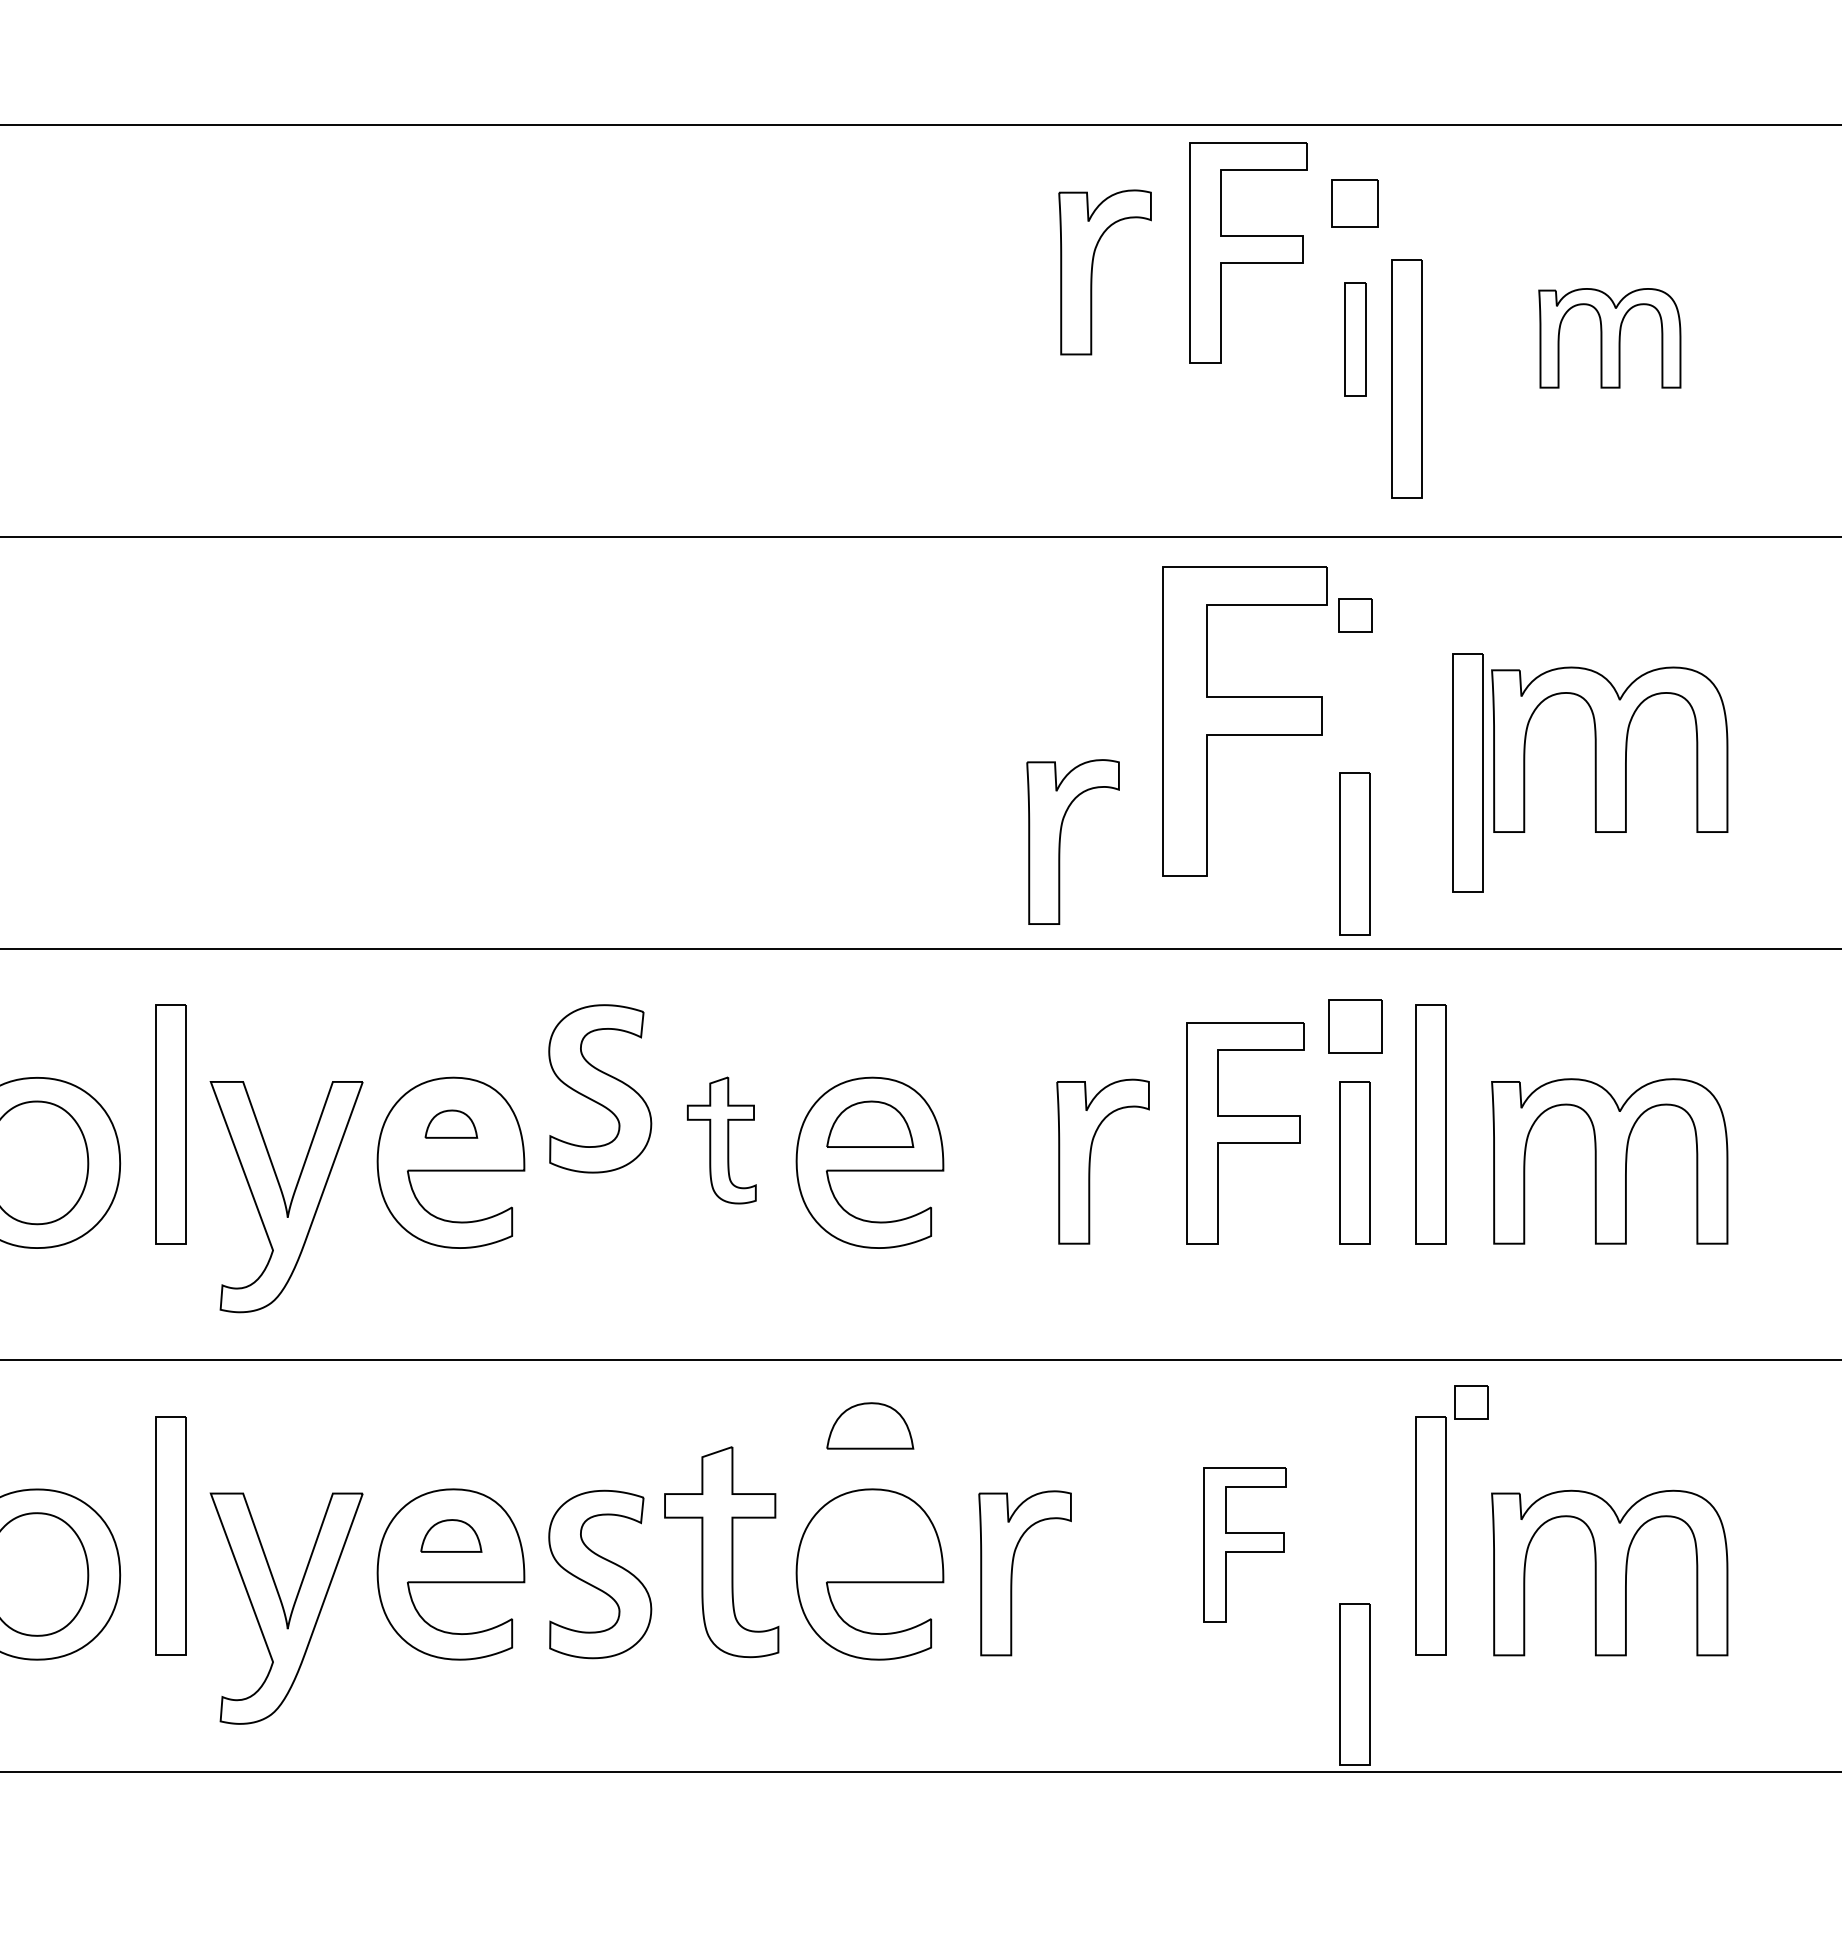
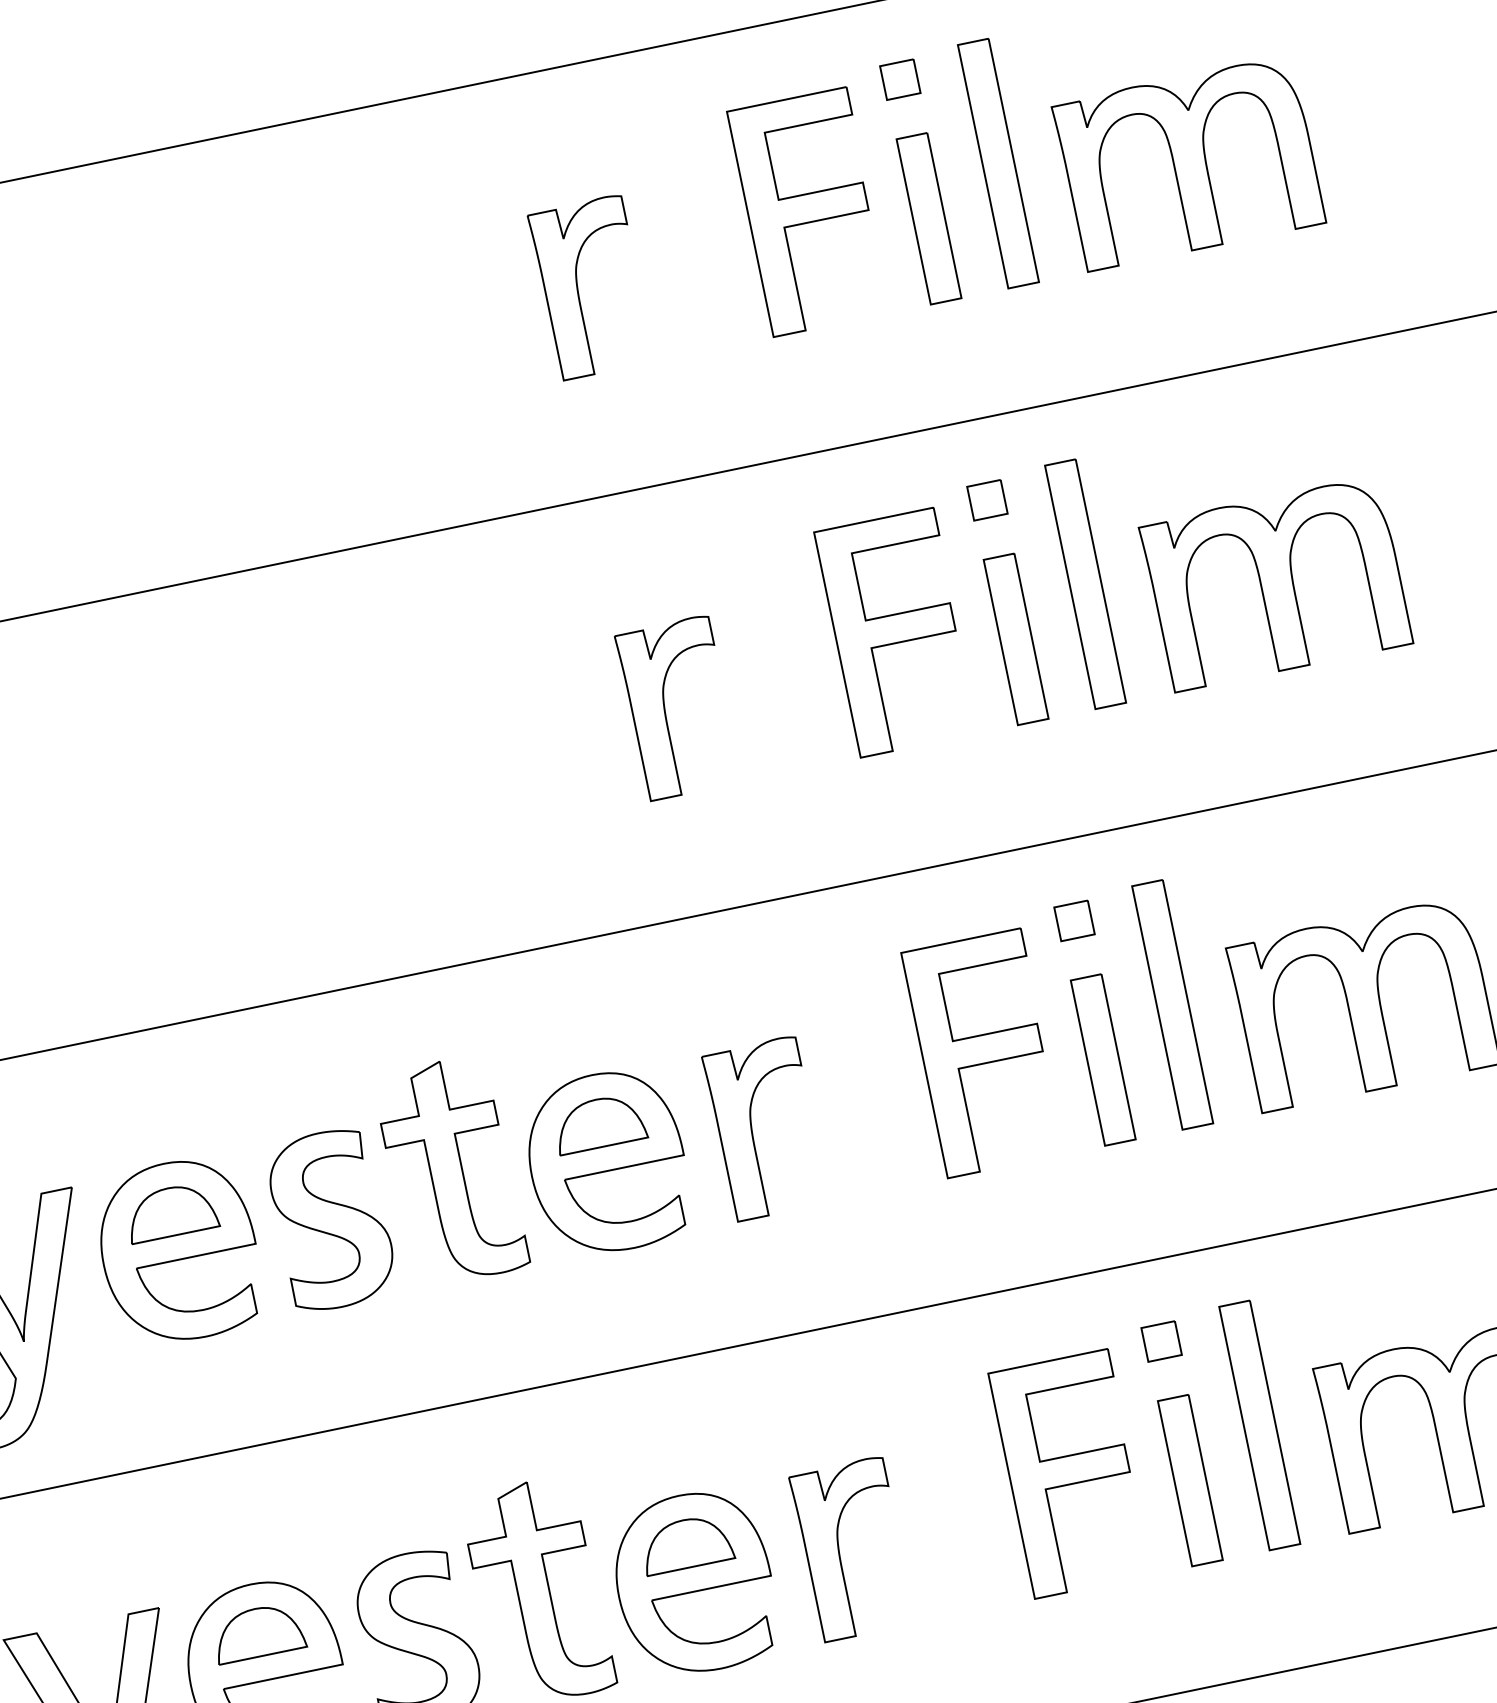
part: (1355, 203) -> (900, 79), size x0.71
part: (1248, 252) -> (810, 211), moved
part: (1092, 272) -> (578, 290), moved
part: (1609, 338) -> (1188, 163), size x1.67
part: (1354, 339) -> (928, 218), size x1.43
part: (1406, 378) -> (997, 162), moved
part: (1245, 721) -> (897, 632), size x0.71
part: (1467, 772) -> (1084, 583), moved
part: (1060, 841) -> (665, 710), moved
part: (1354, 853) -> (1015, 638), moved
part: (1355, 1026) -> (1074, 920), size x0.62
part: (600, 1088) -> (331, 1219), moved
part: (451, 1123) -> (171, 1211), size x1.67
part: (721, 1140) -> (450, 1171), size x1.67
part: (1090, 1161) -> (752, 1131), moved
part: (1471, 1402) -> (1161, 1341), moved
part: (870, 1425) -> (686, 1543), moved
part: (451, 1535) -> (258, 1632), size x1.43
part: (1245, 1544) -> (1071, 1473), size x1.43
part: (1354, 1684) -> (1189, 1480), moved

